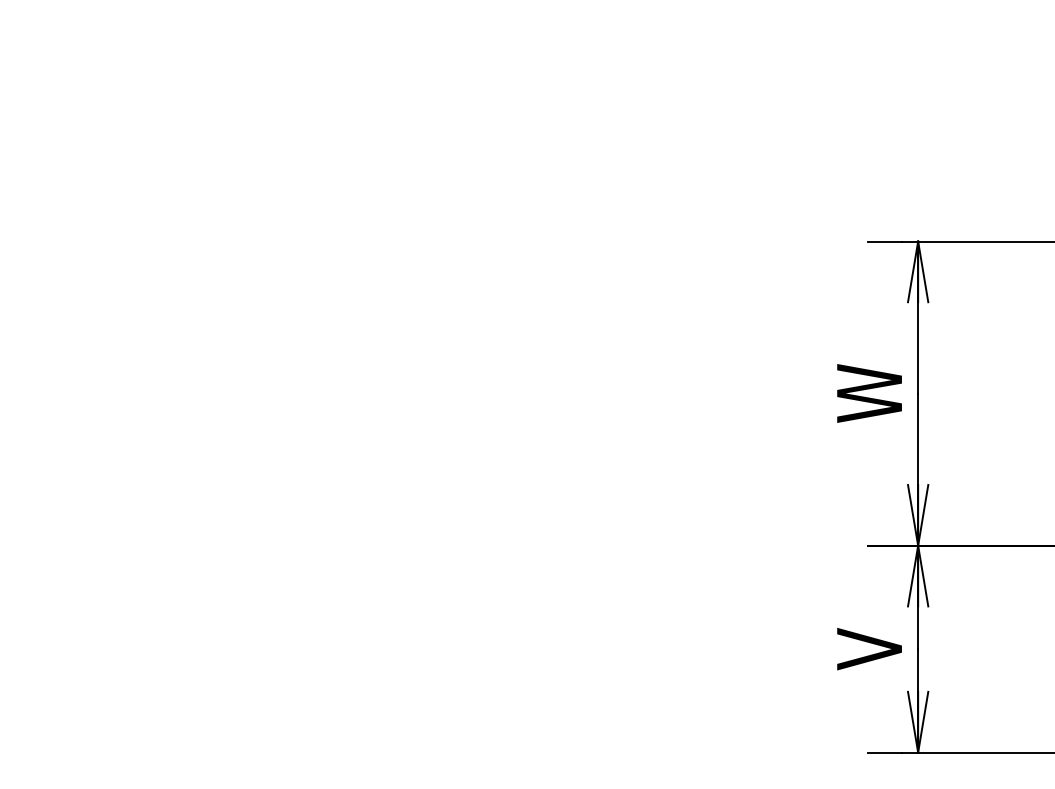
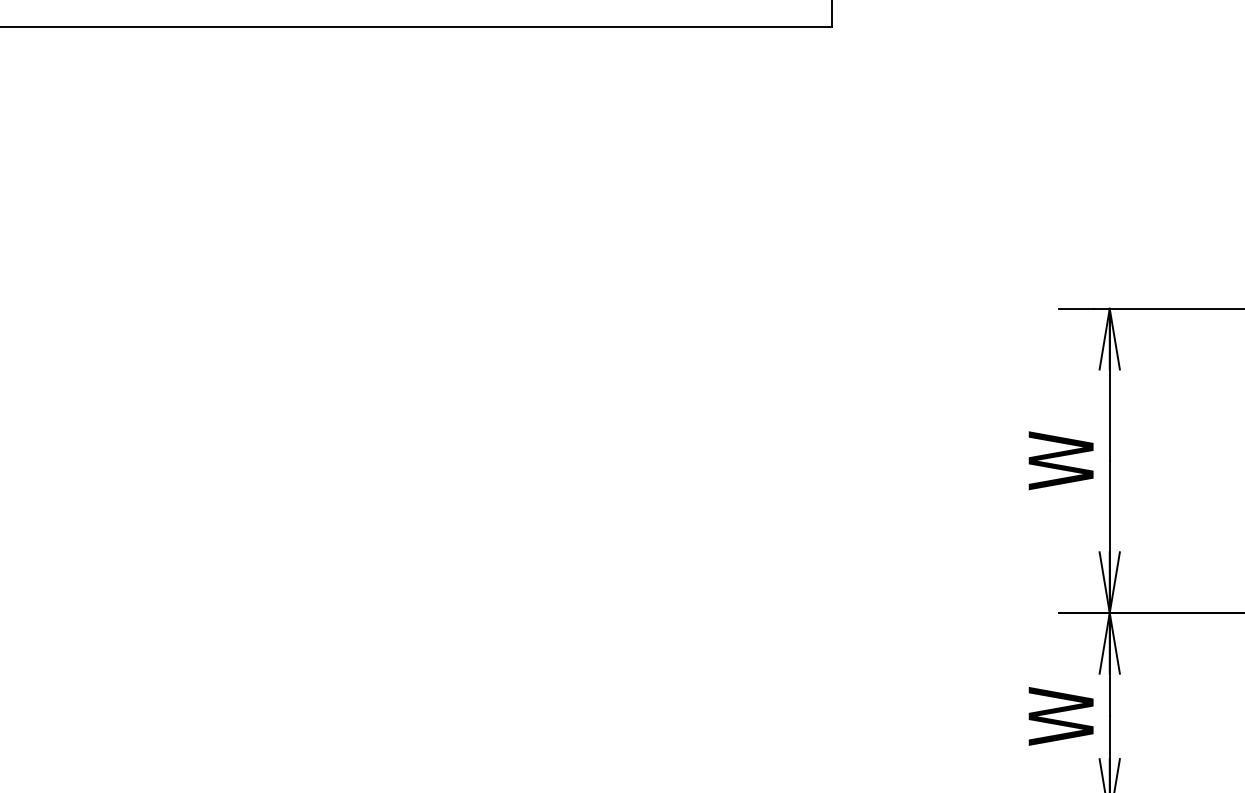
text: (868, 649) -> (1060, 716), V -> W

